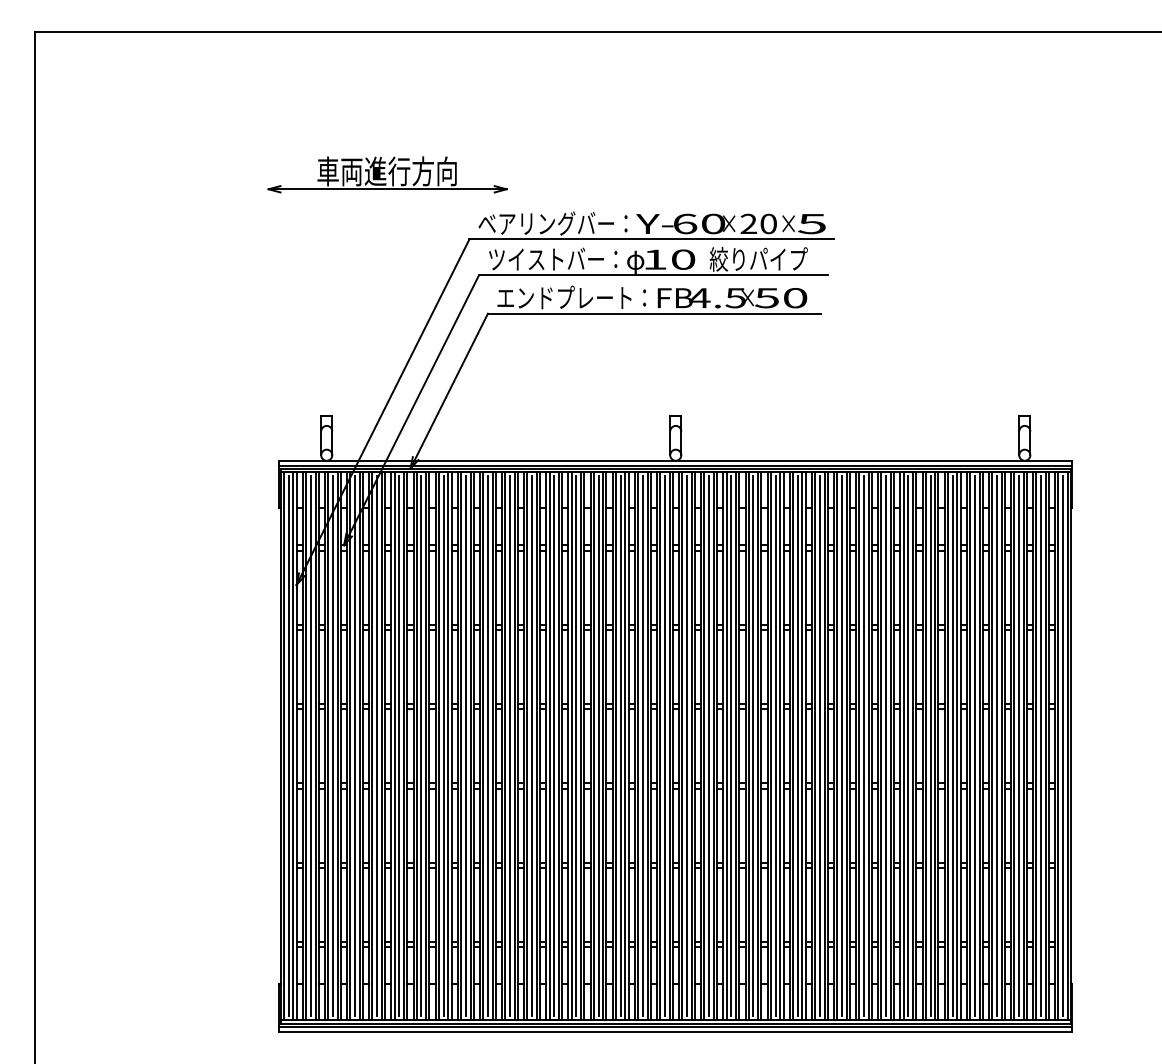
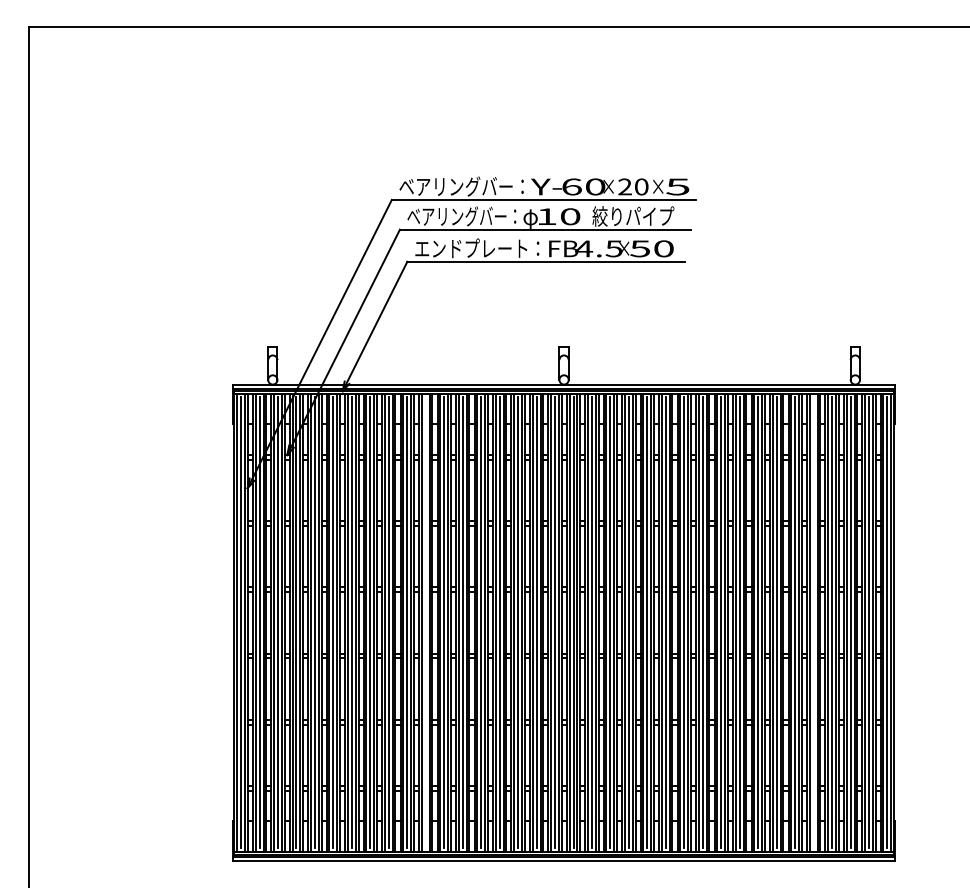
part: (387, 174) -> (323, 145), removed
text: (553, 259) -> (462, 216), ツイストバー： -> ベアリングバー：
line: (510, 746) -> (426, 623), removed
line: (974, 746) -> (813, 623), removed

